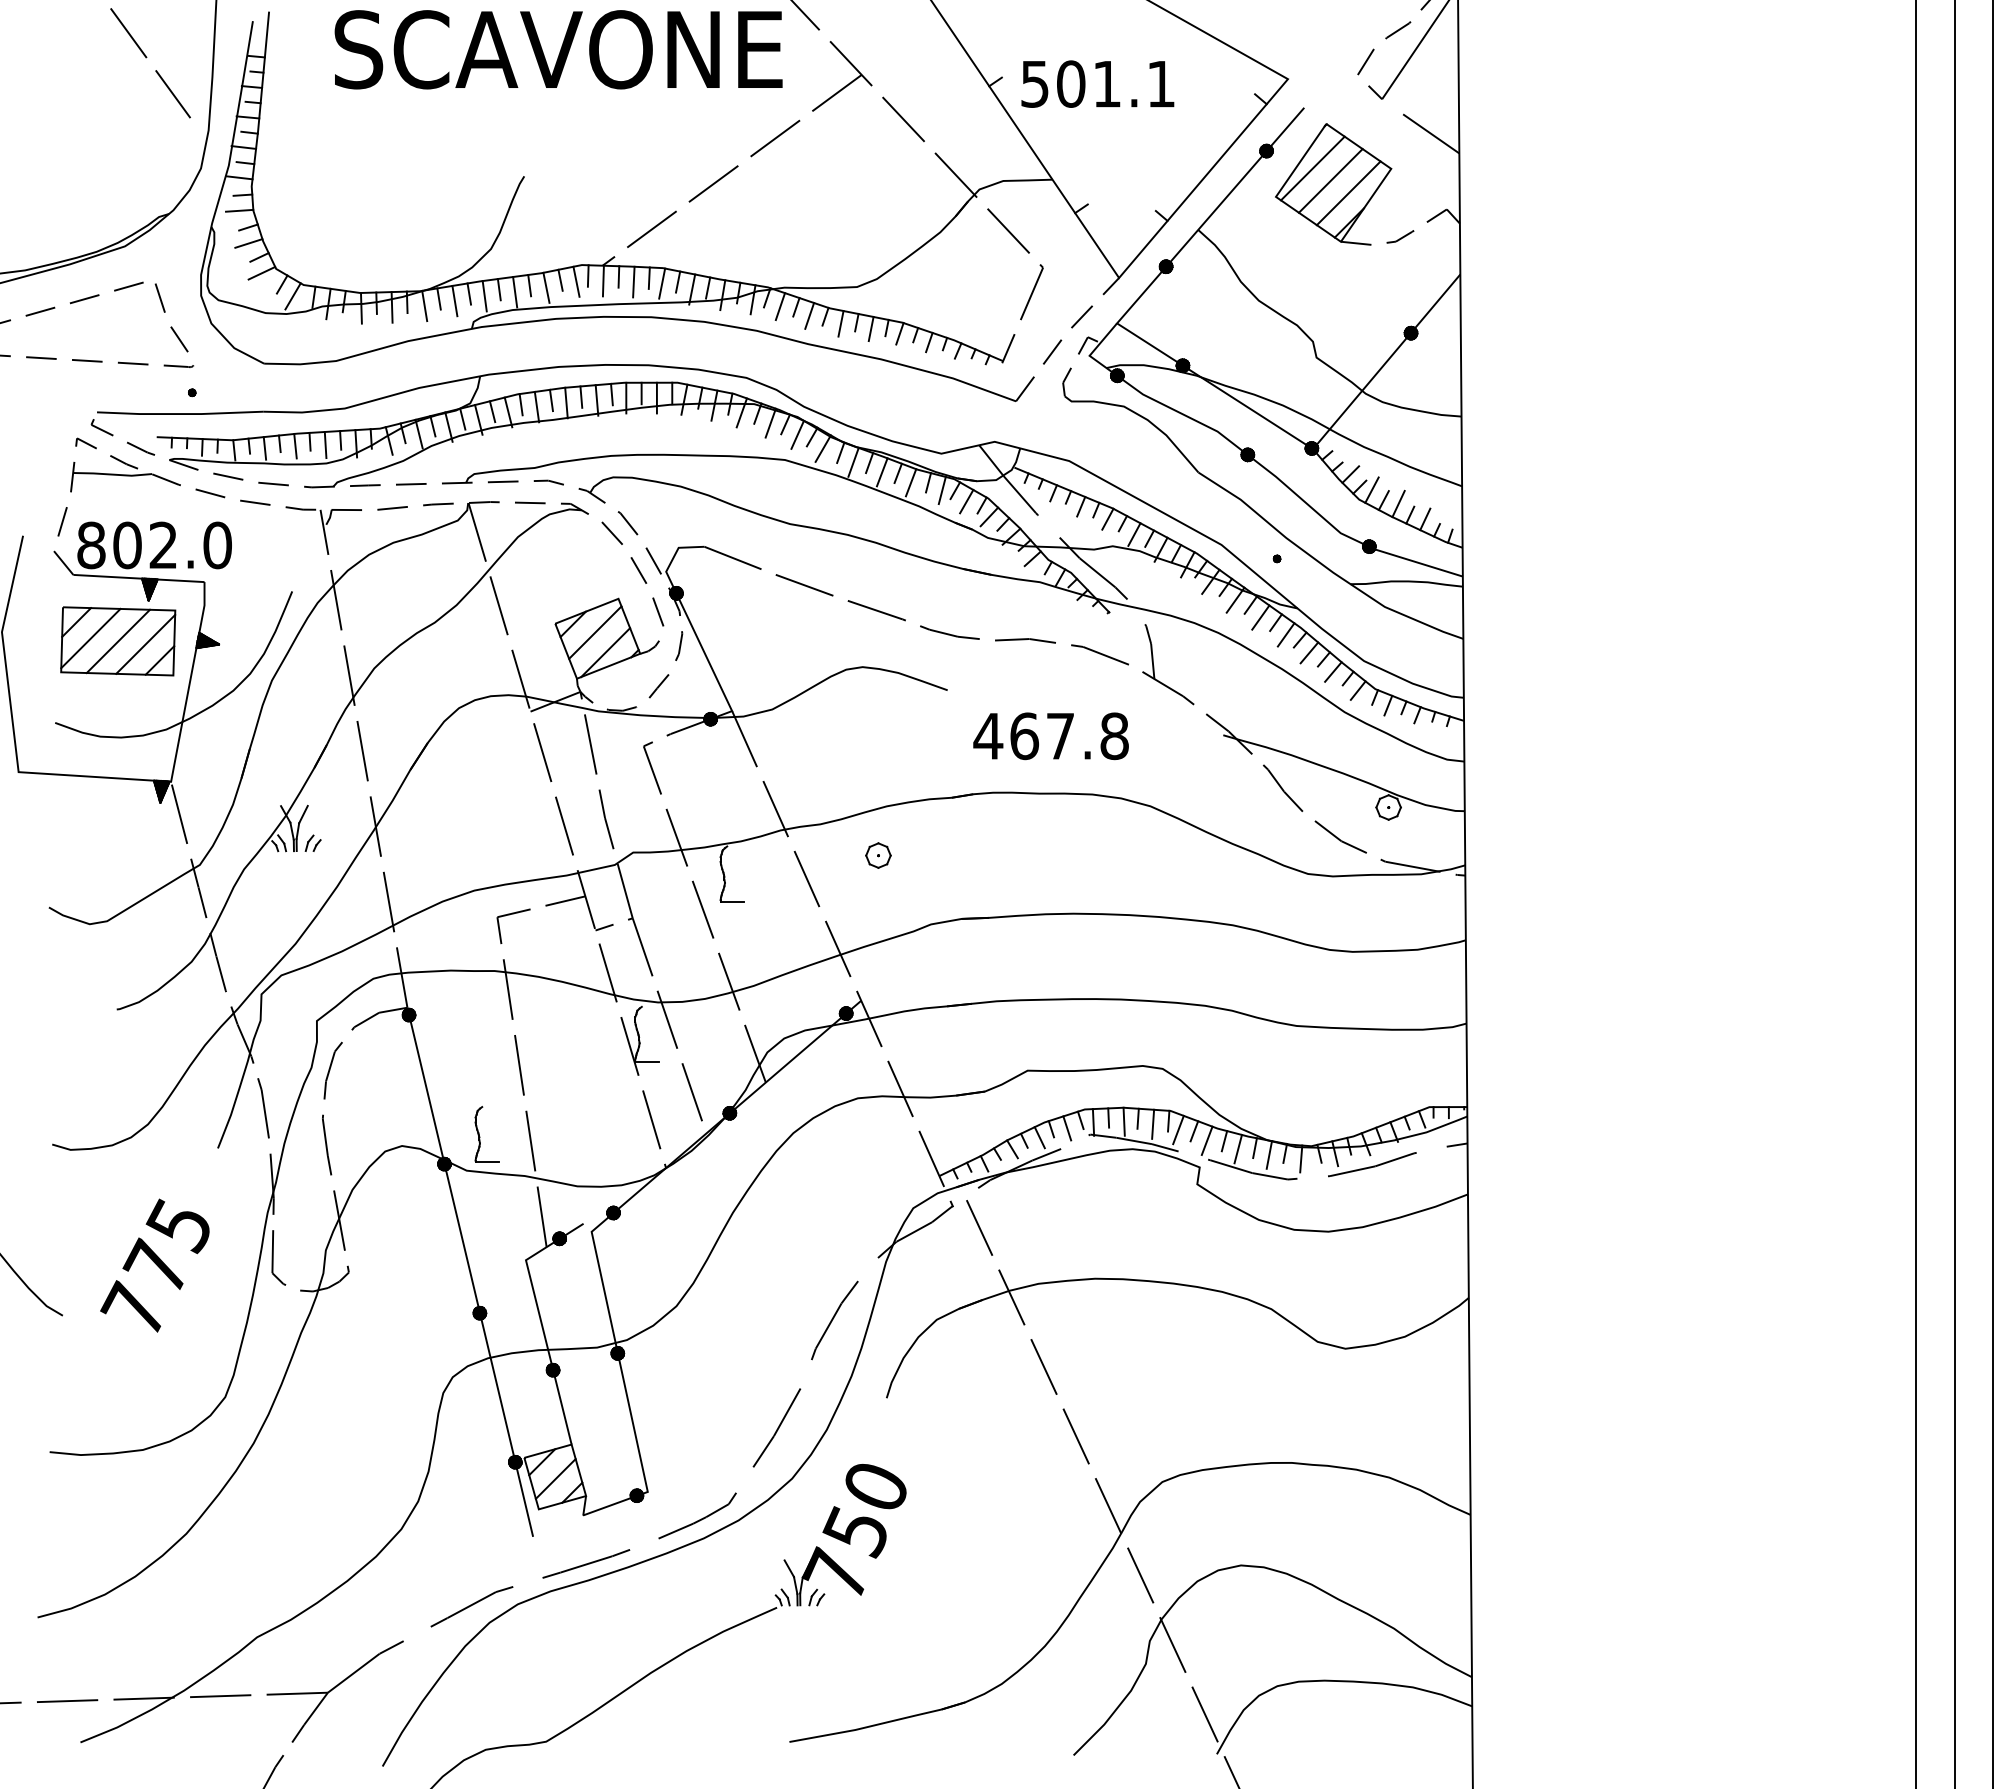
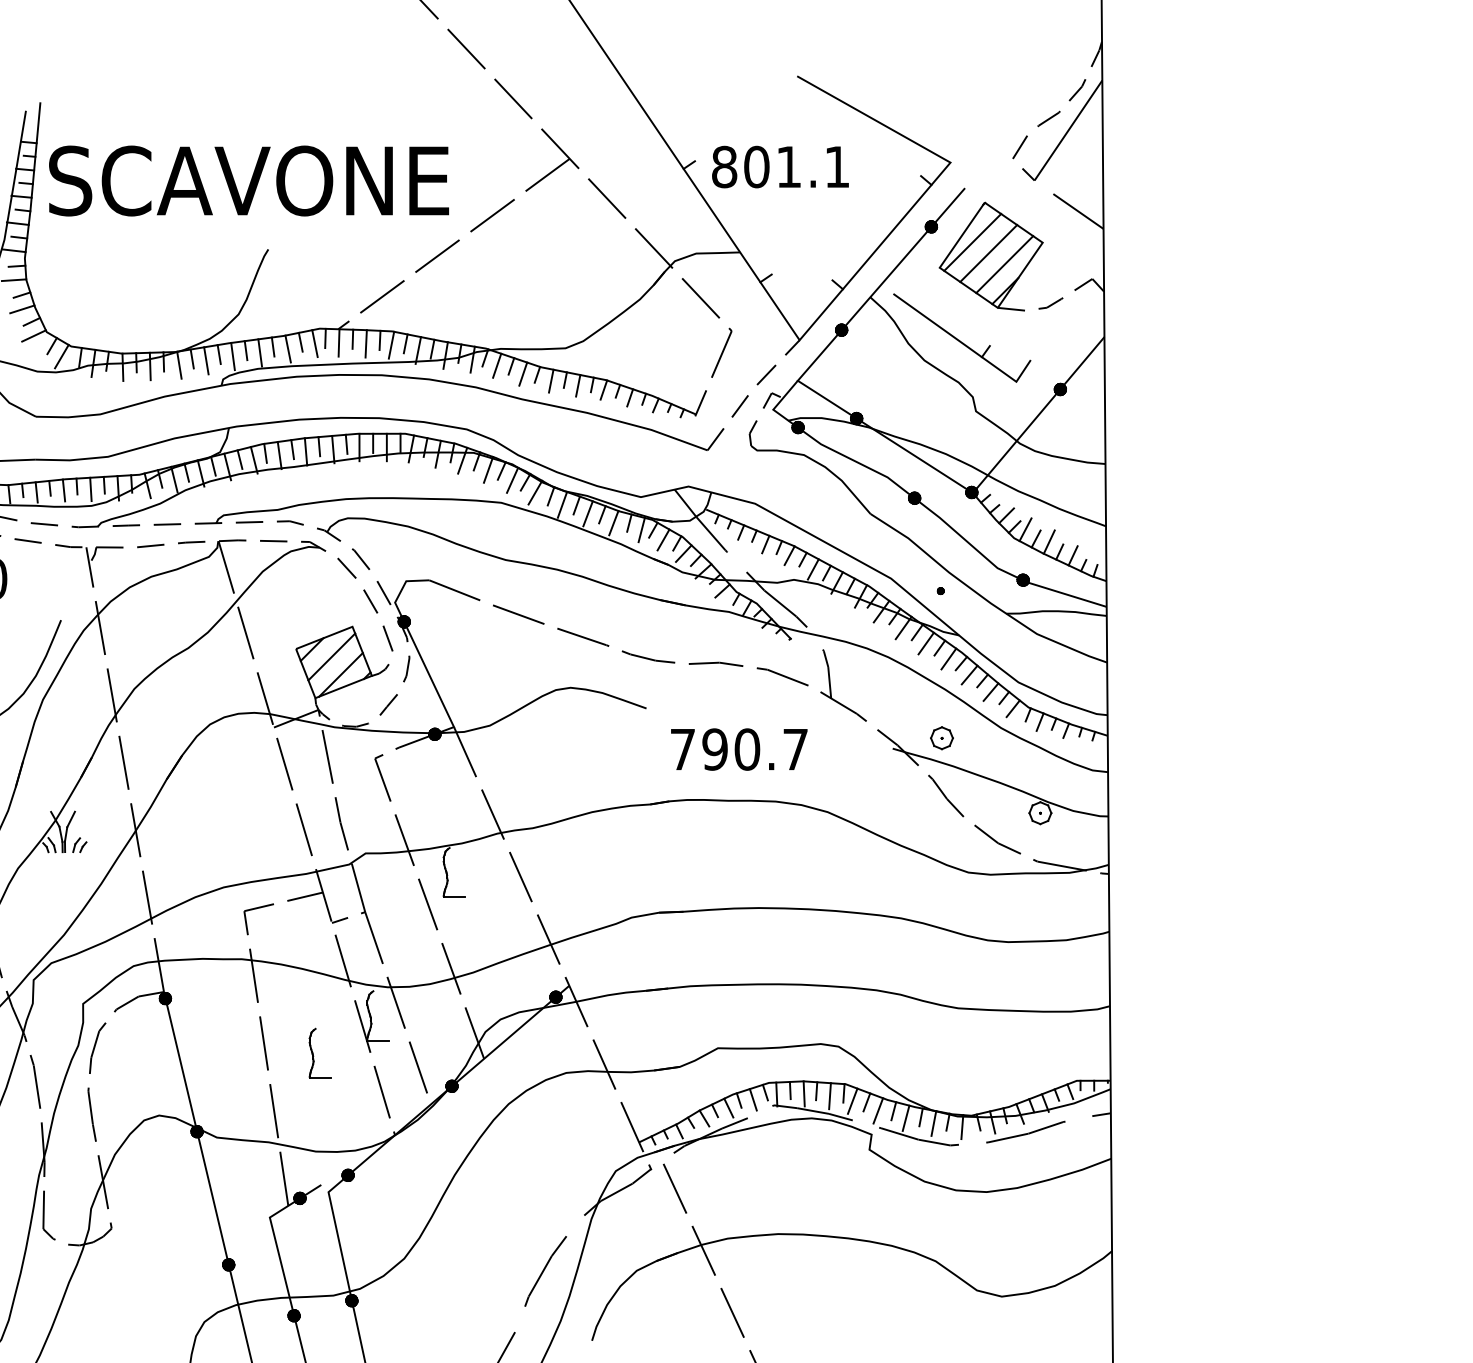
text: (558, 49) -> (248, 180), moved
text: (1035, 83) -> (724, 166), 501.1 -> 801.1
part: (1300, 275) -> (961, 337), added
text: (1050, 736) -> (738, 749), 467.8 -> 790.7
part: (878, 855) -> (942, 738), moved
part: (480, 1136) -> (314, 1055), moved

